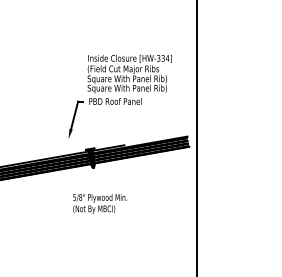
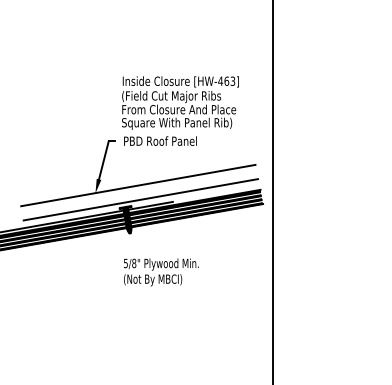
text: (162, 57) -> (226, 80), [HW-334] -> [HW-463]
text: (129, 79) -> (179, 110), Square With Panel Rib) -> From Closure And Place
line: (99, 133) -> (138, 185), added
line: (101, 143) -> (140, 199), added
text: (100, 204) -> (161, 272), moved

